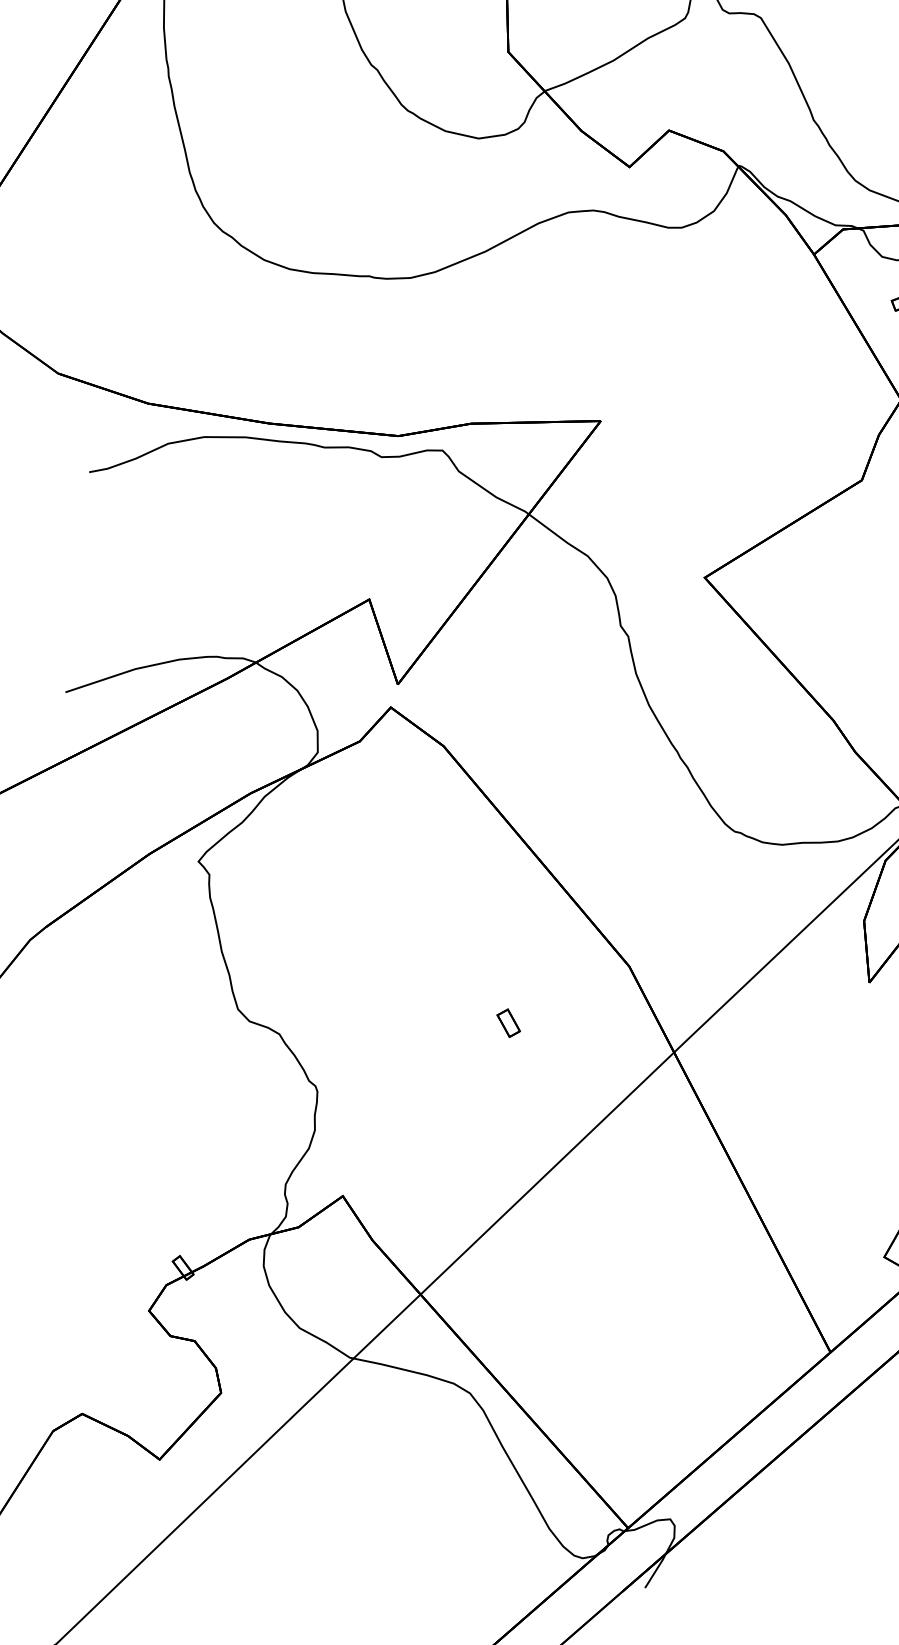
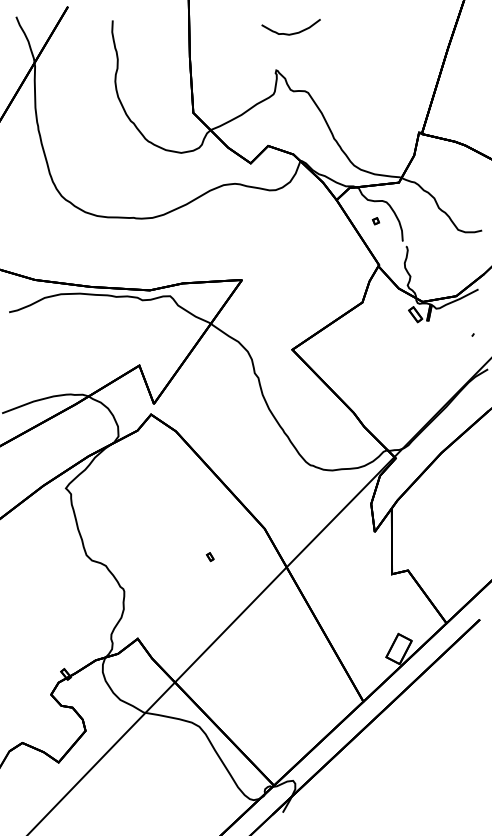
part: (506, 1024) -> (209, 557), size x0.62

